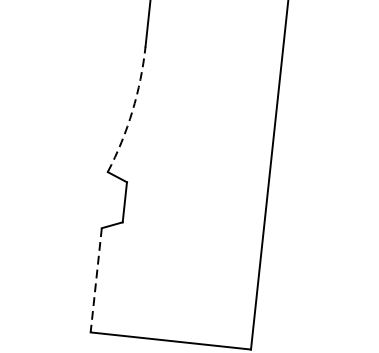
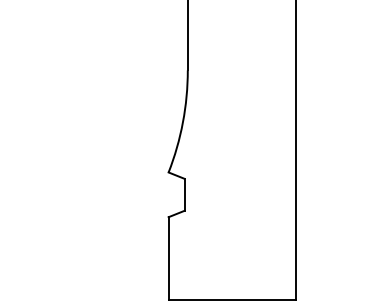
arc: (131, 111) -> (182, 122), dashed -> solid
line: (96, 280) -> (168, 258), dashed -> solid

